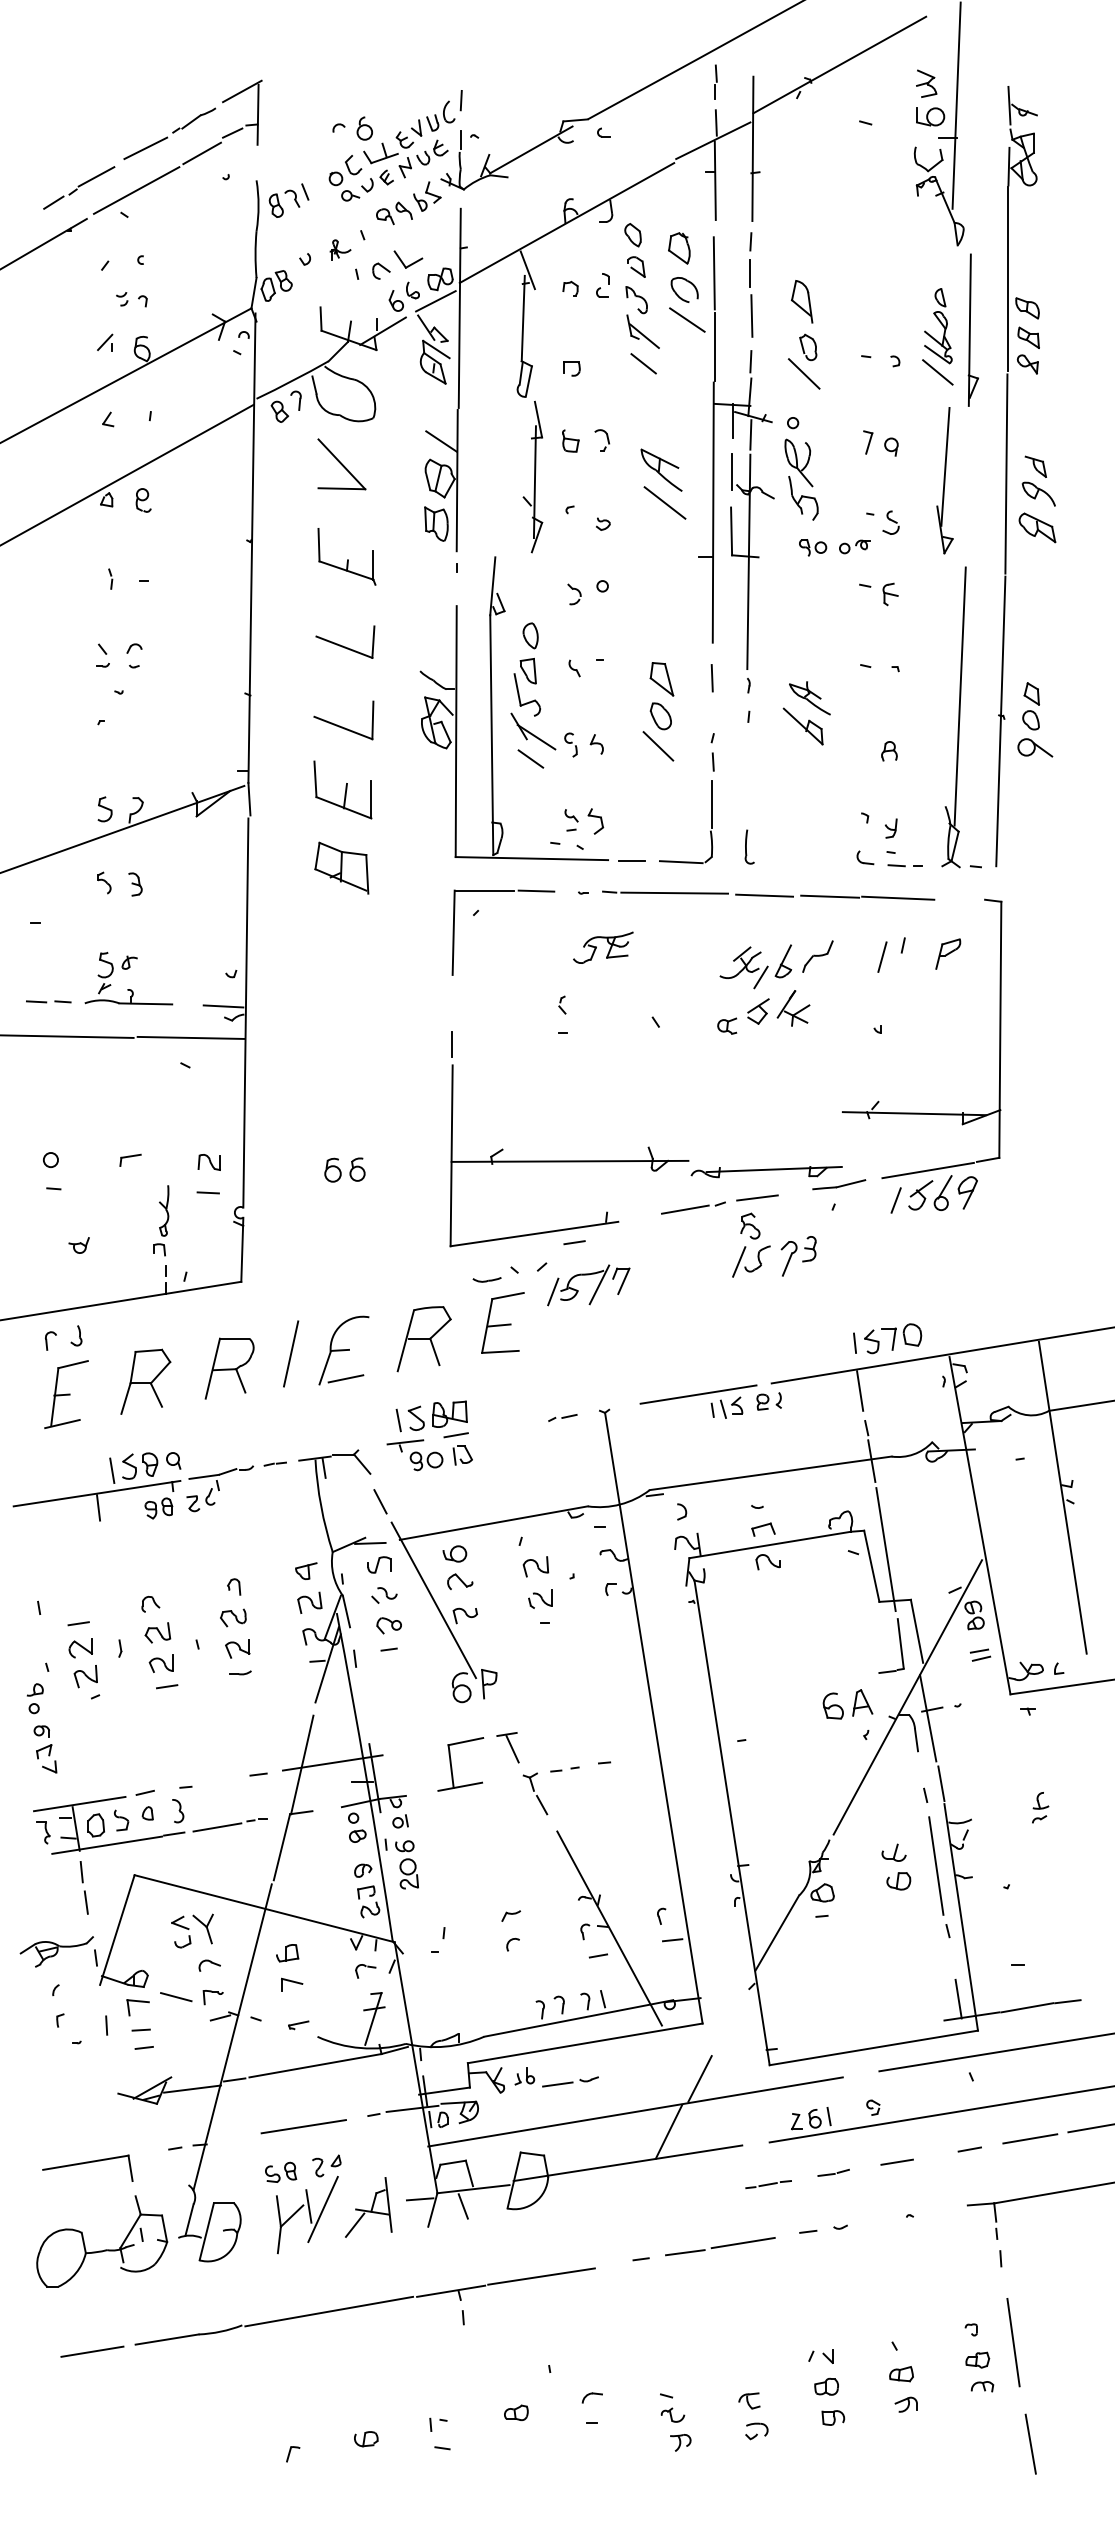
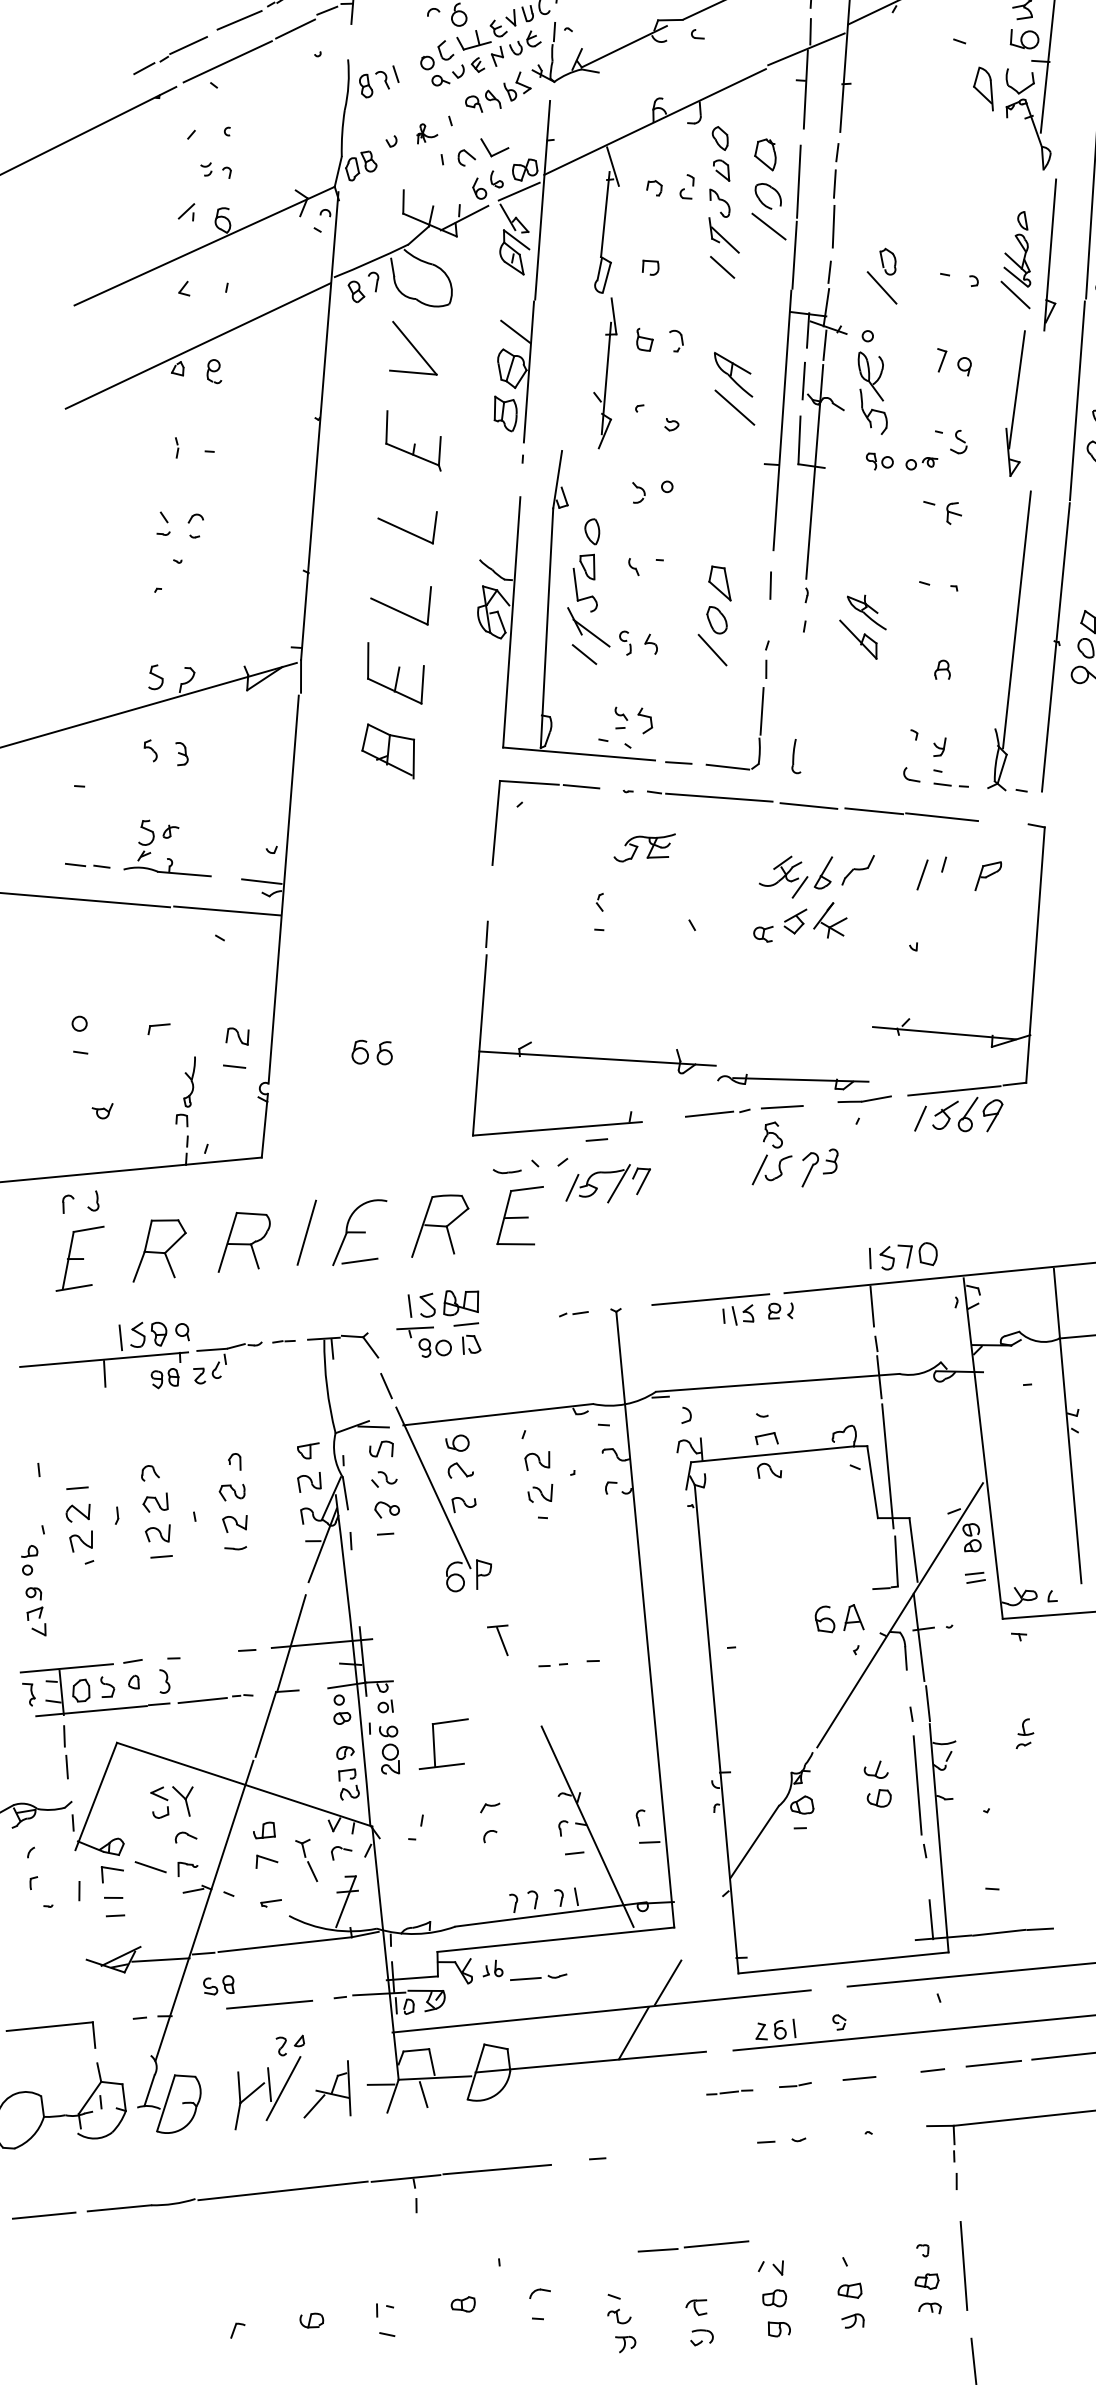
part: (801, 301) -> (983, 88), moved
part: (452, 1767) -> (435, 1746), moved
part: (535, 1793) -> (306, 1859), moved
part: (281, 2171) -> (219, 1984), moved
part: (720, 2246) -> (693, 2246), moved

